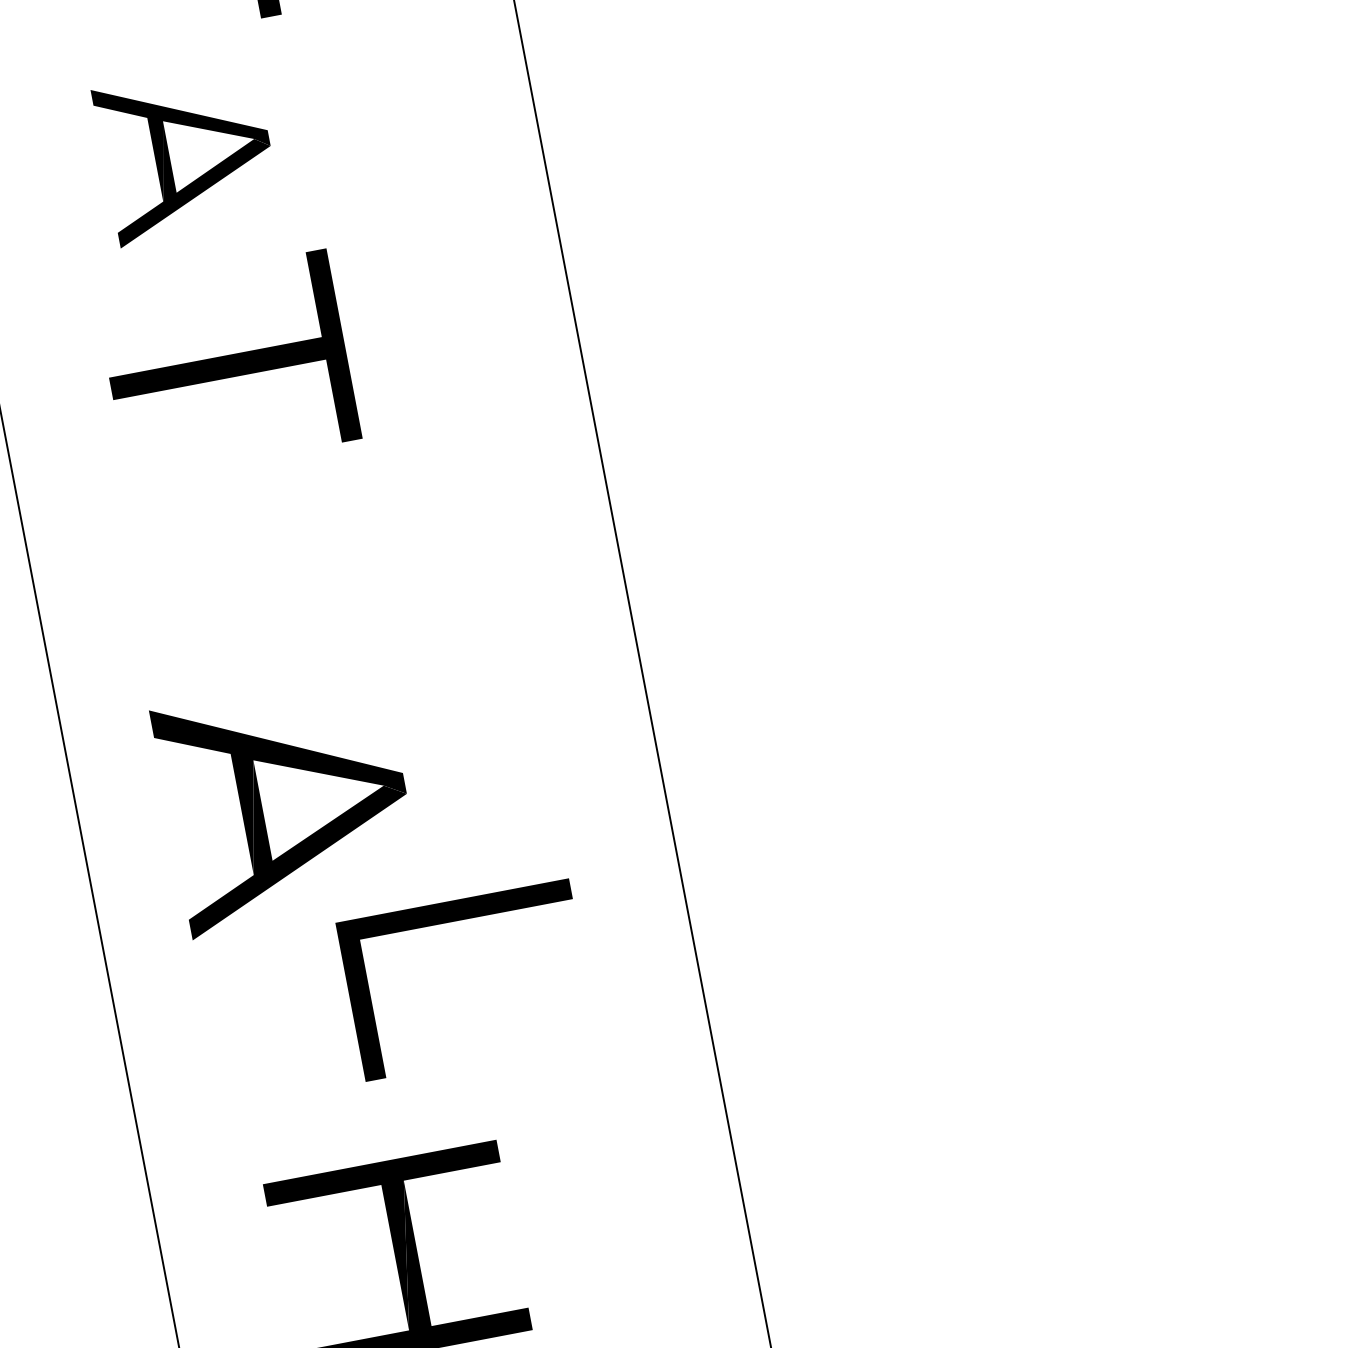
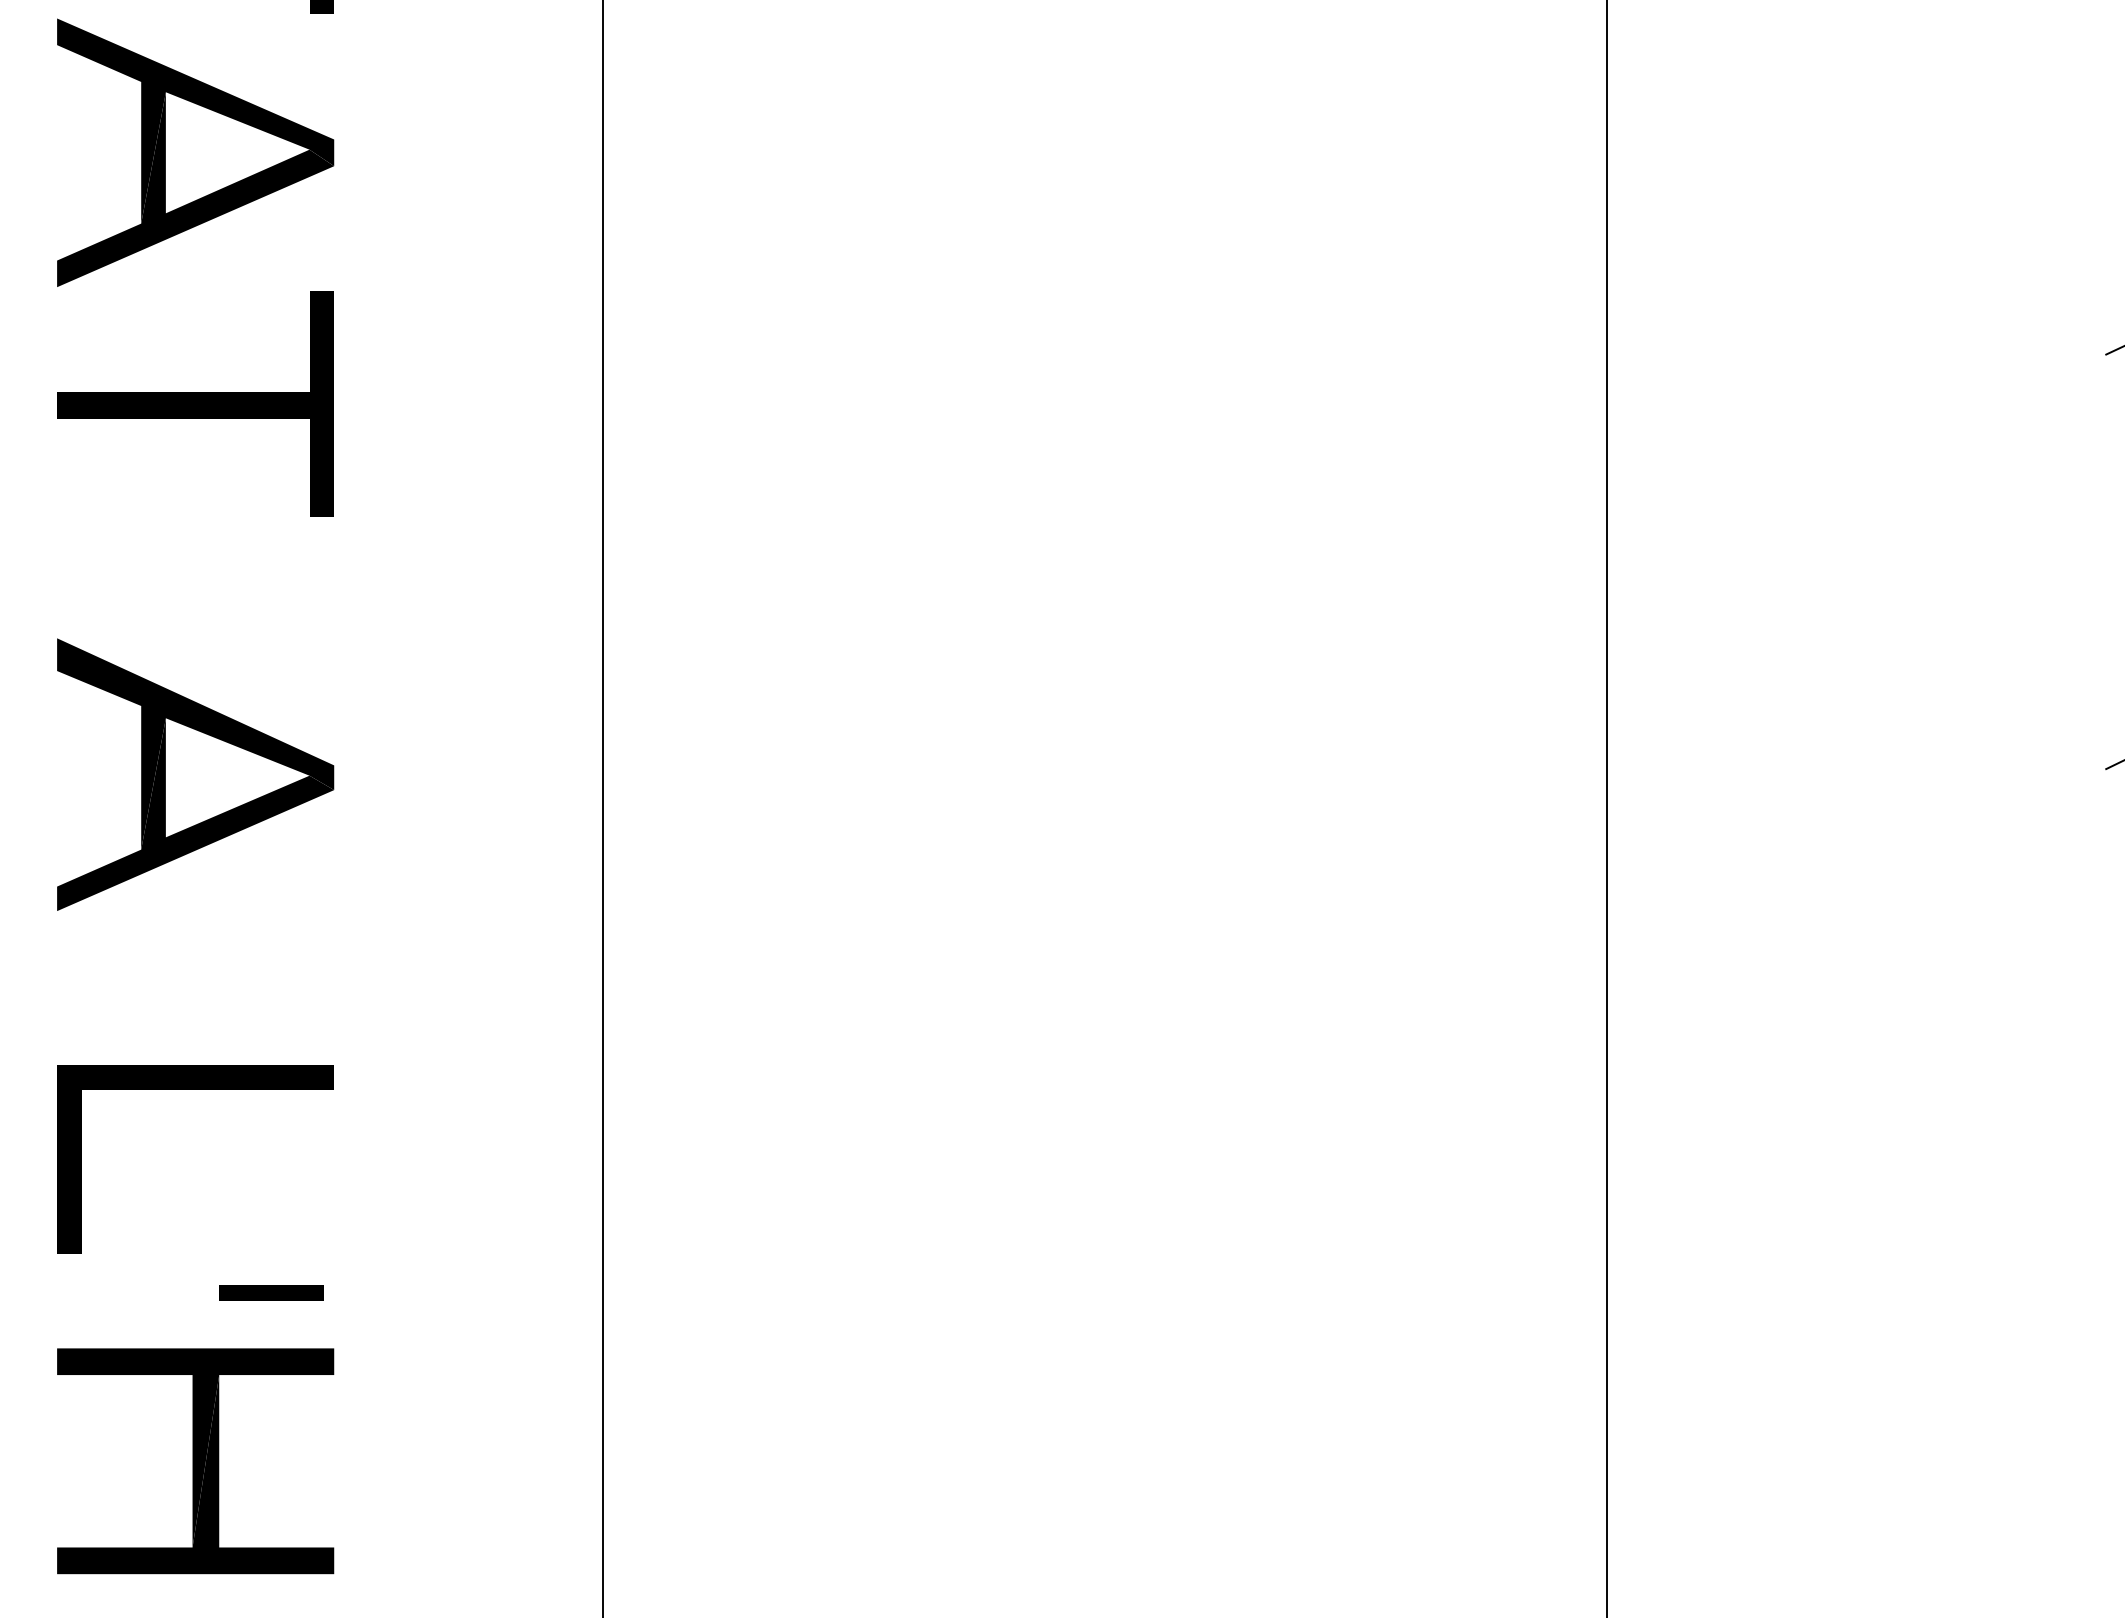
part: (187, 153) -> (195, 152), size x1.43
part: (287, 802) -> (195, 774), moved
part: (455, 921) -> (195, 1089), moved
part: (434, 1102) -> (271, 1292), added

